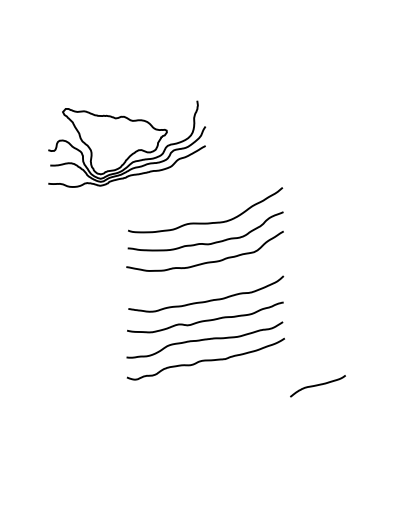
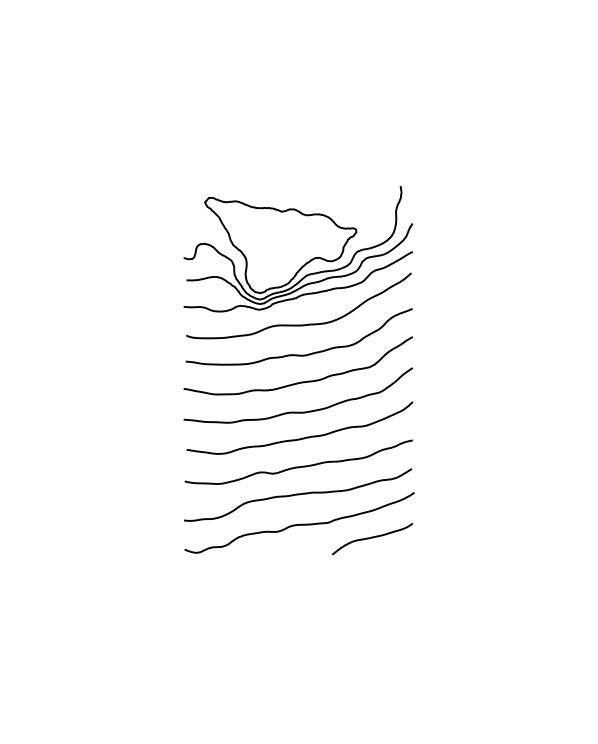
part: (127, 143) -> (299, 248), moved
curve: (204, 282) -> (297, 411), added
curve: (317, 386) -> (371, 539), moved

